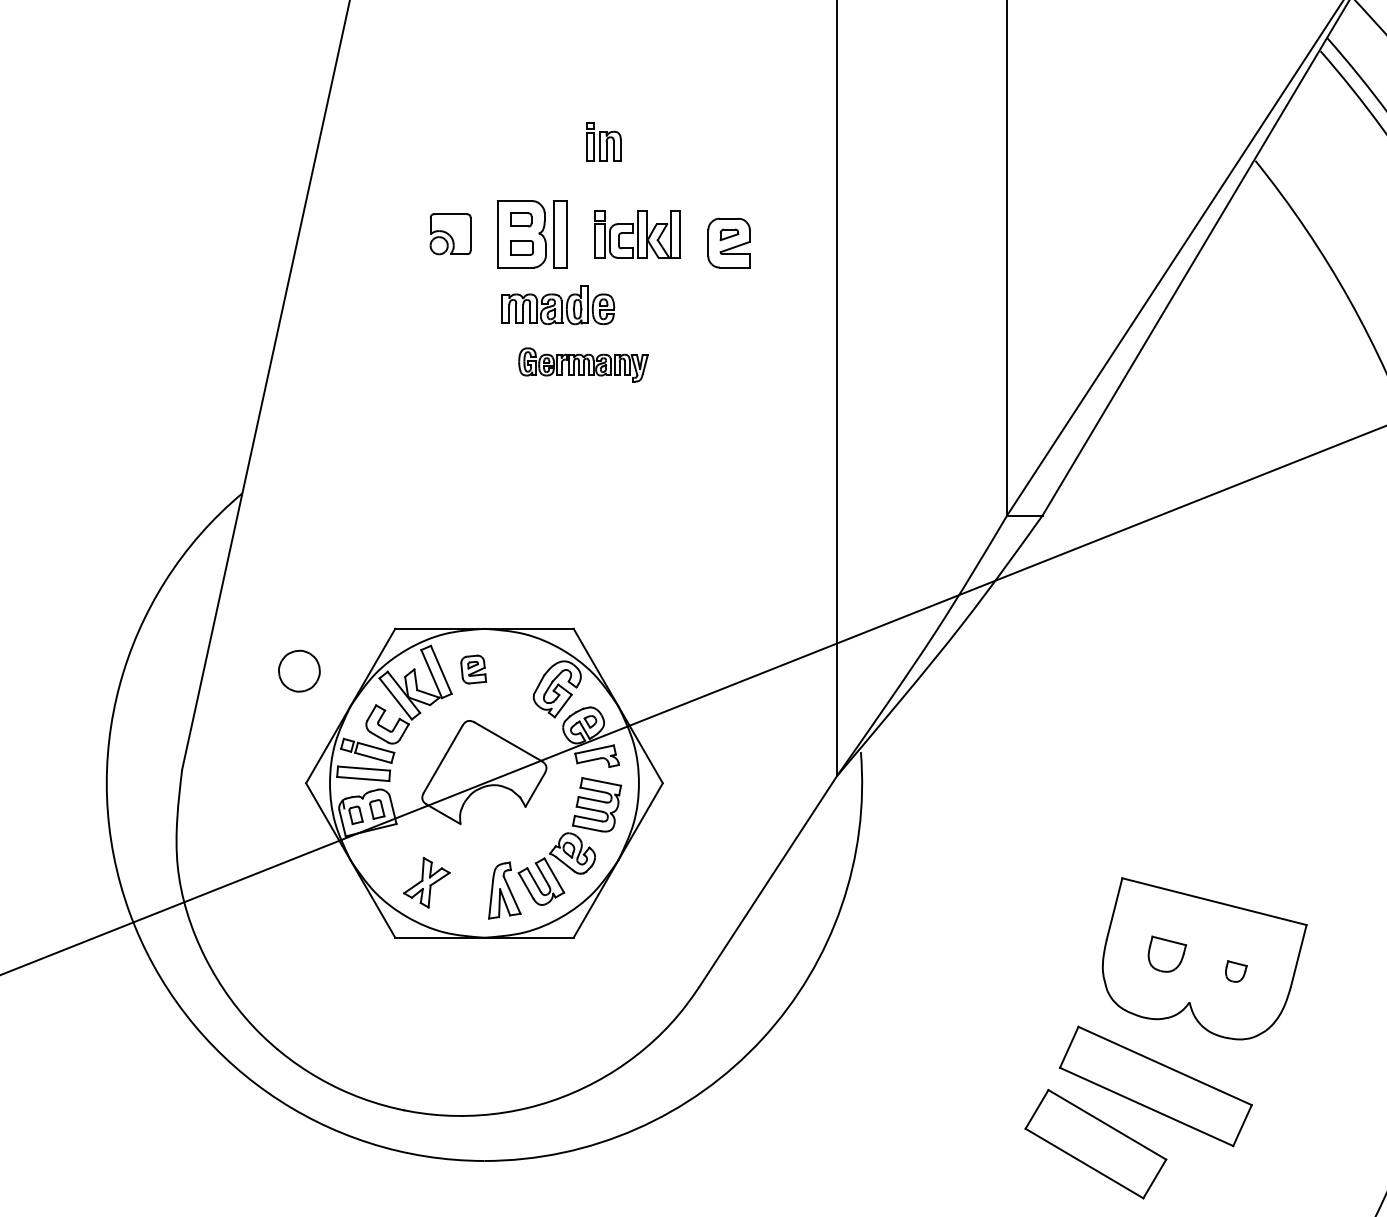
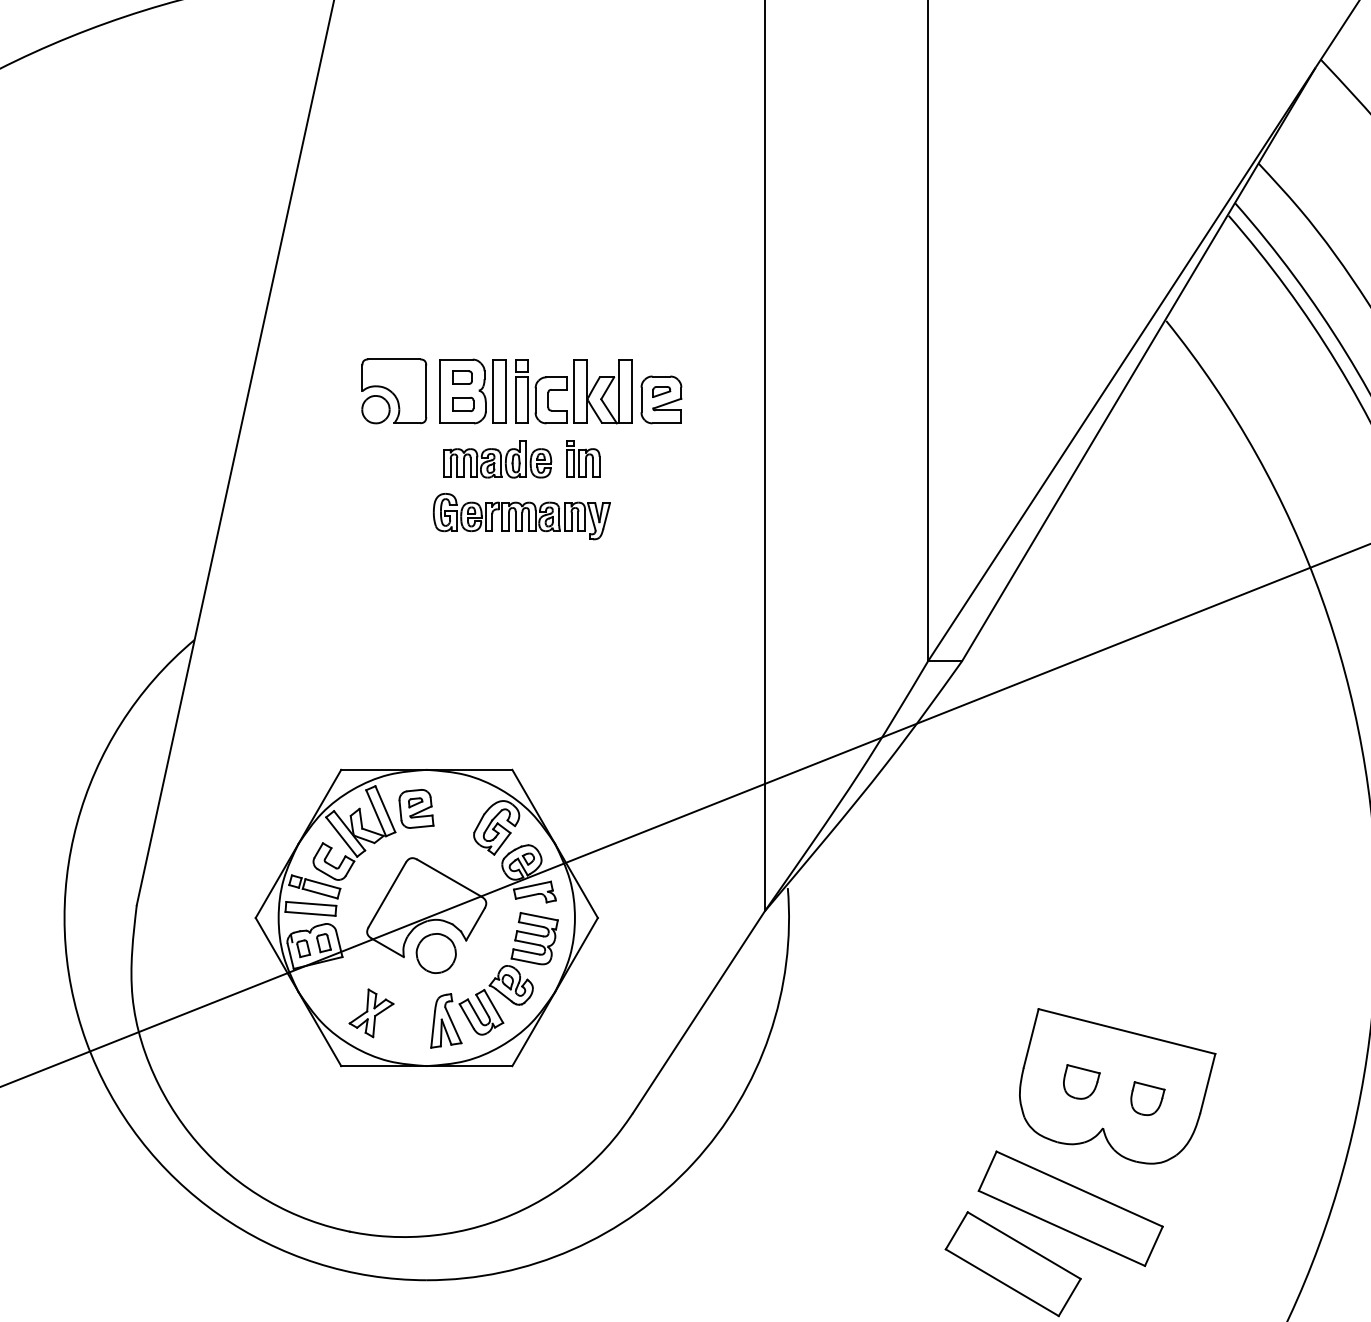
part: (604, 141) -> (583, 458), moved
part: (450, 234) -> (394, 391), size x1.67
part: (637, 234) -> (573, 391), size x1.43
part: (583, 364) -> (521, 516), size x1.43
part: (473, 669) -> (416, 808), size x1.43
part: (298, 671) -> (435, 953), moved
part: (1235, 971) -> (1147, 1098), size x1.67

